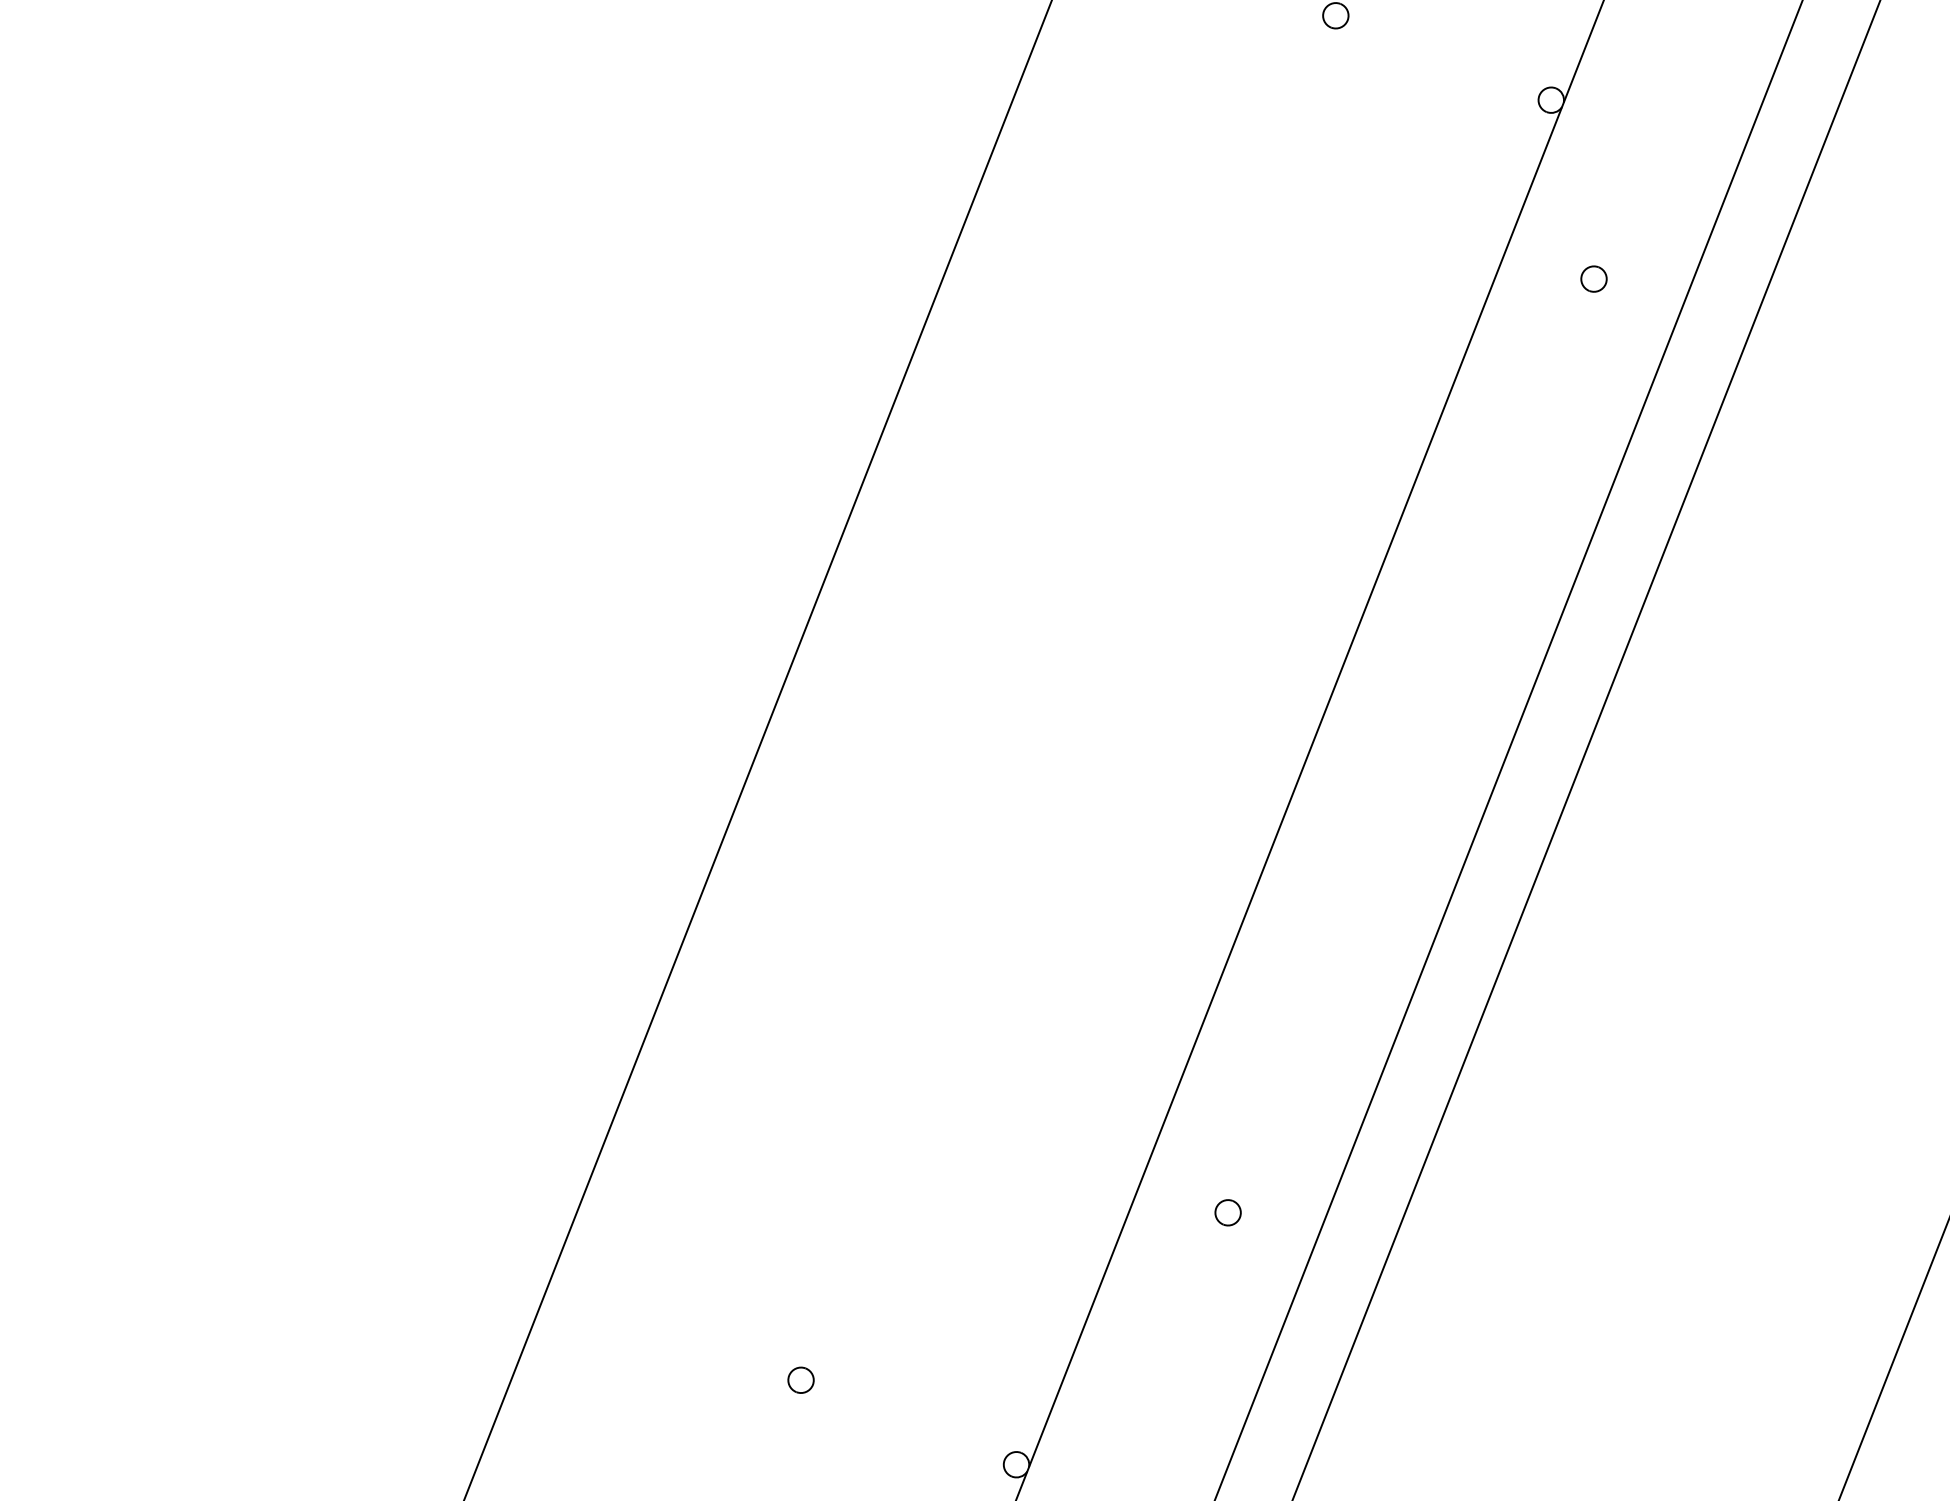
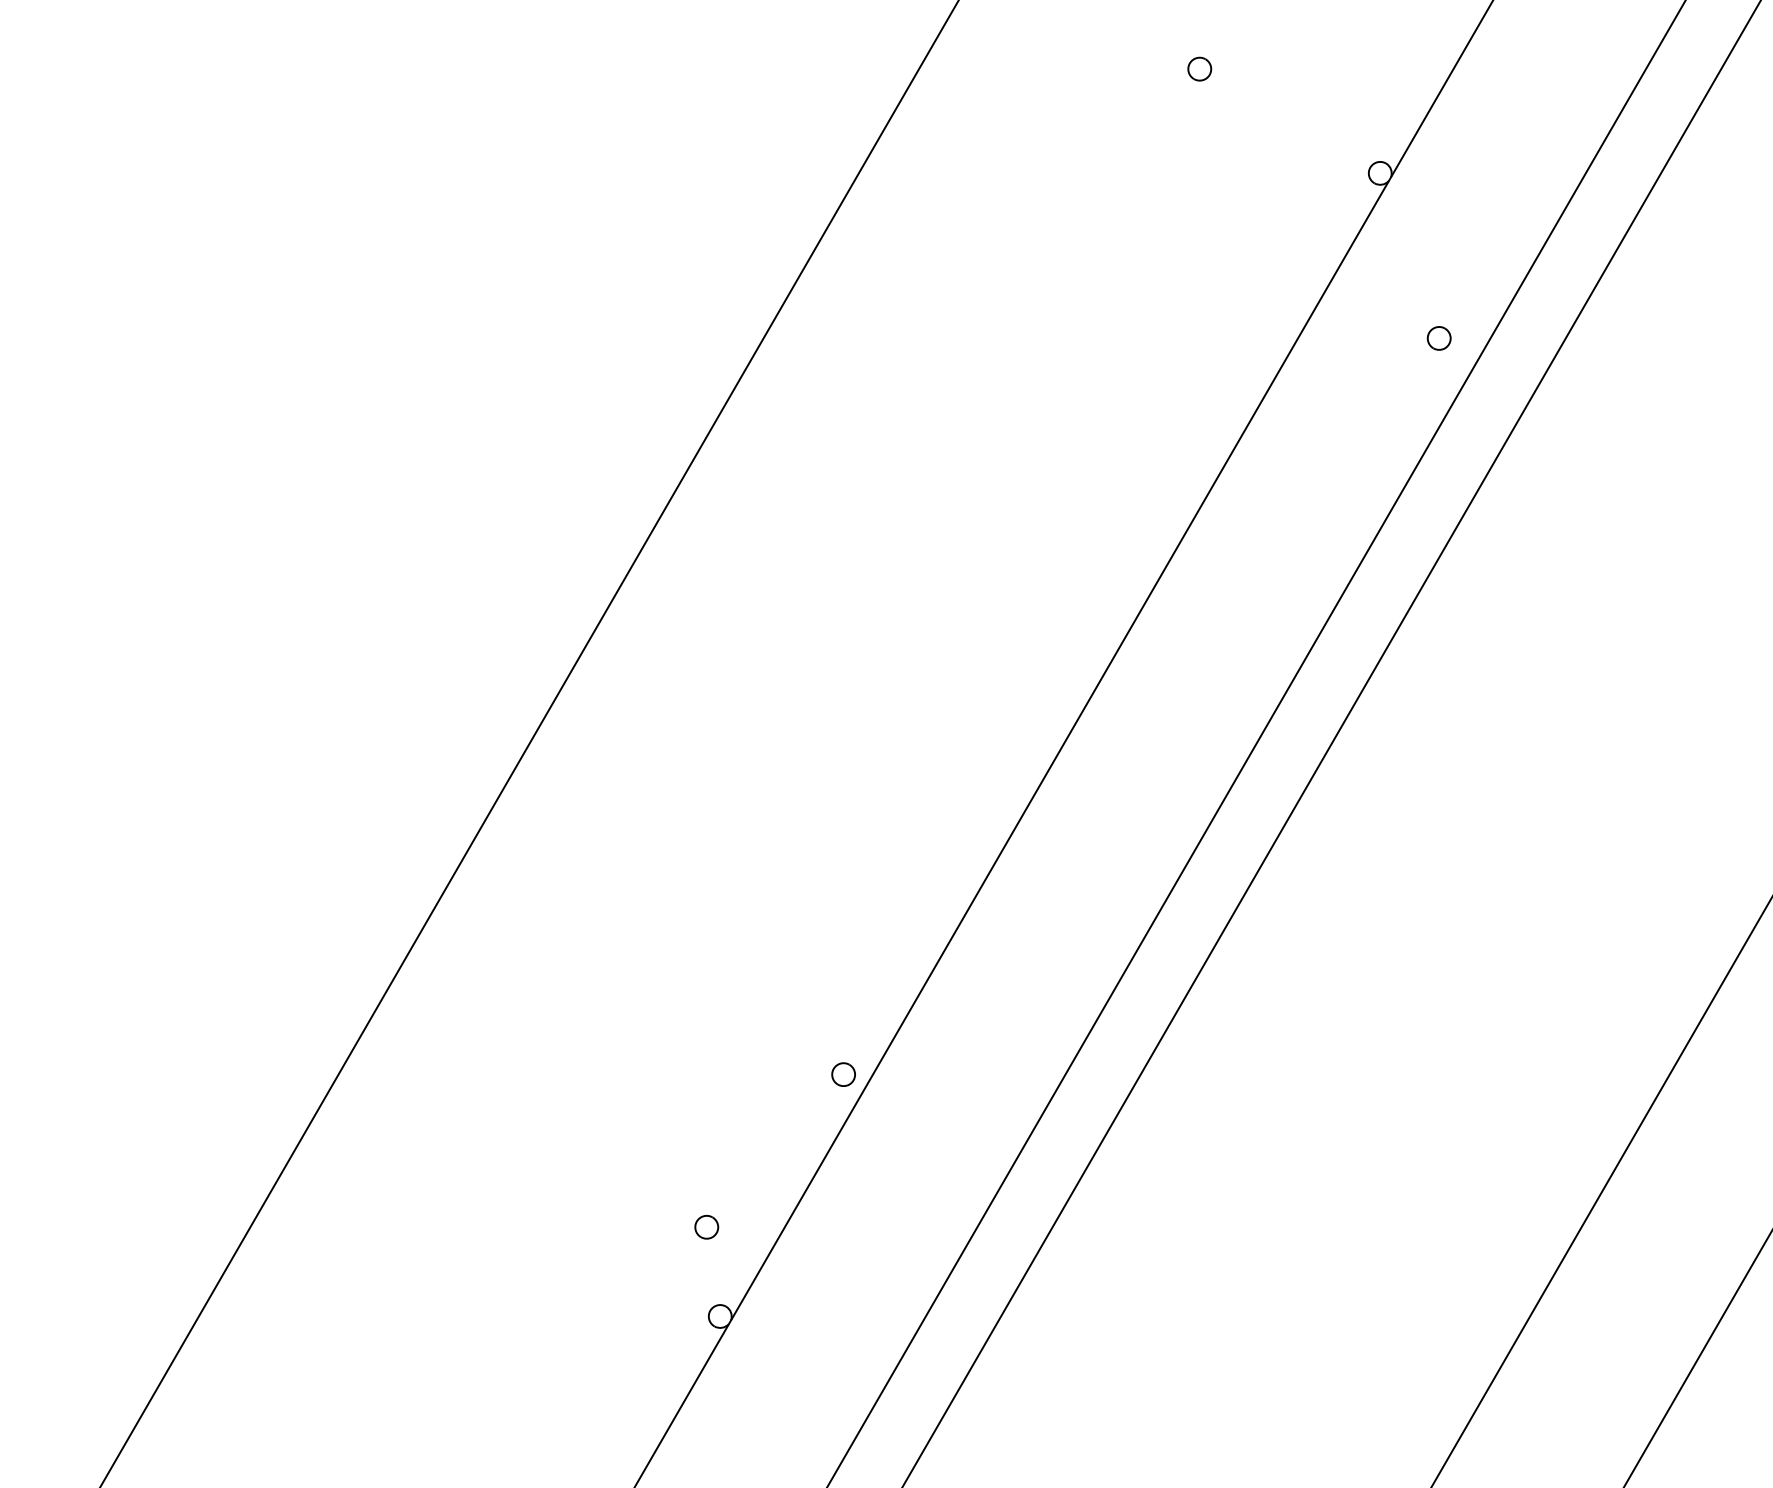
part: (1593, 279) -> (1438, 338), moved
part: (1227, 1212) -> (843, 1074), moved
part: (800, 1380) -> (706, 1227), moved

